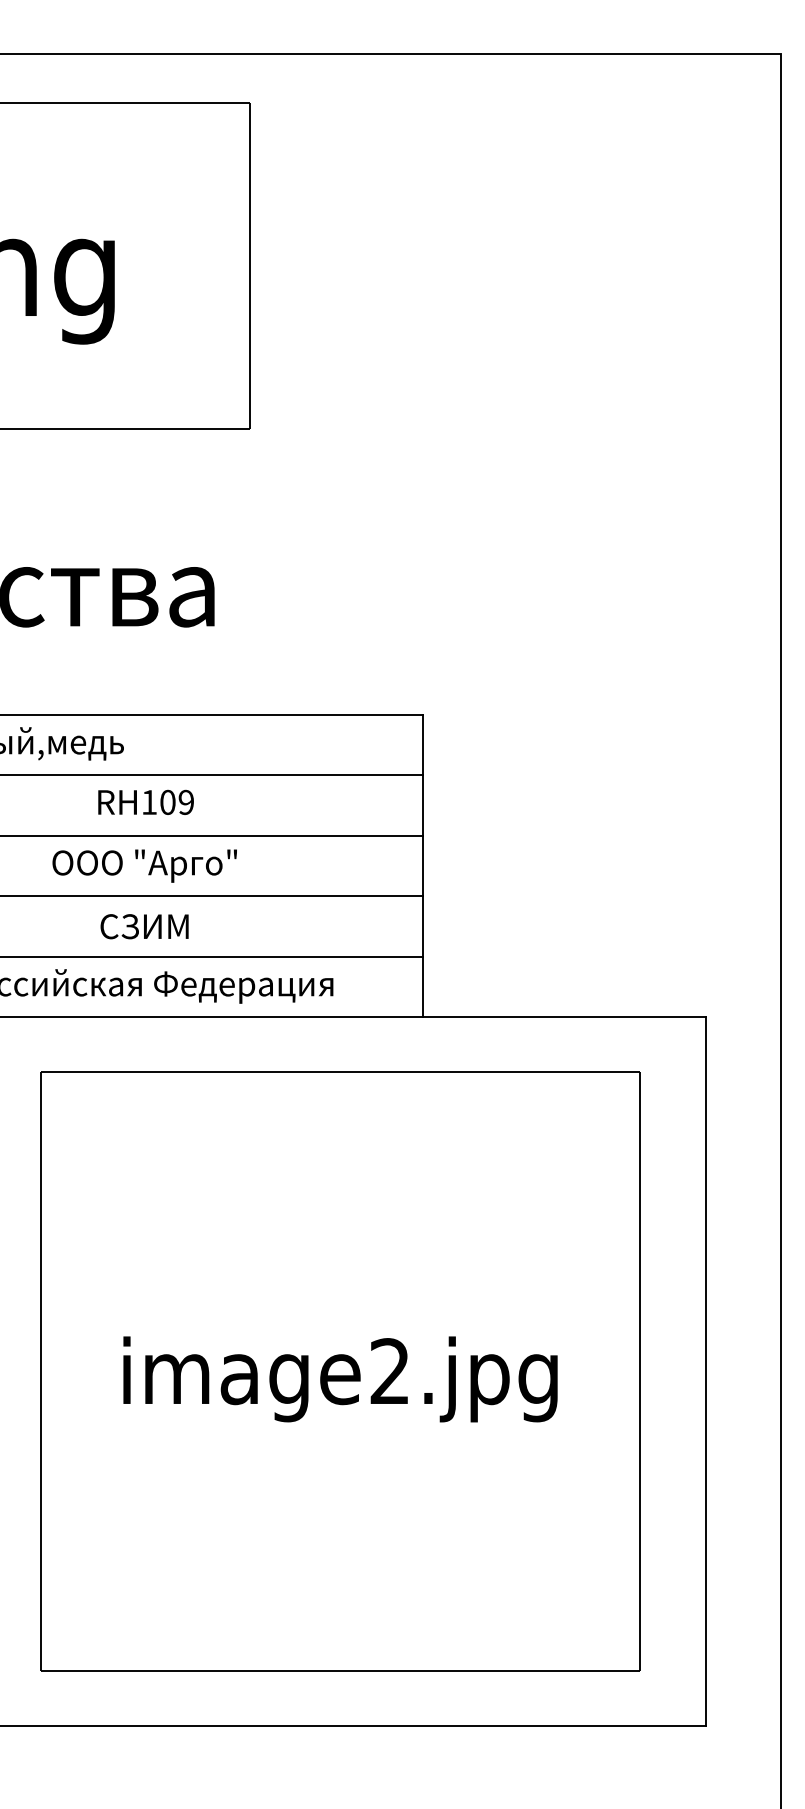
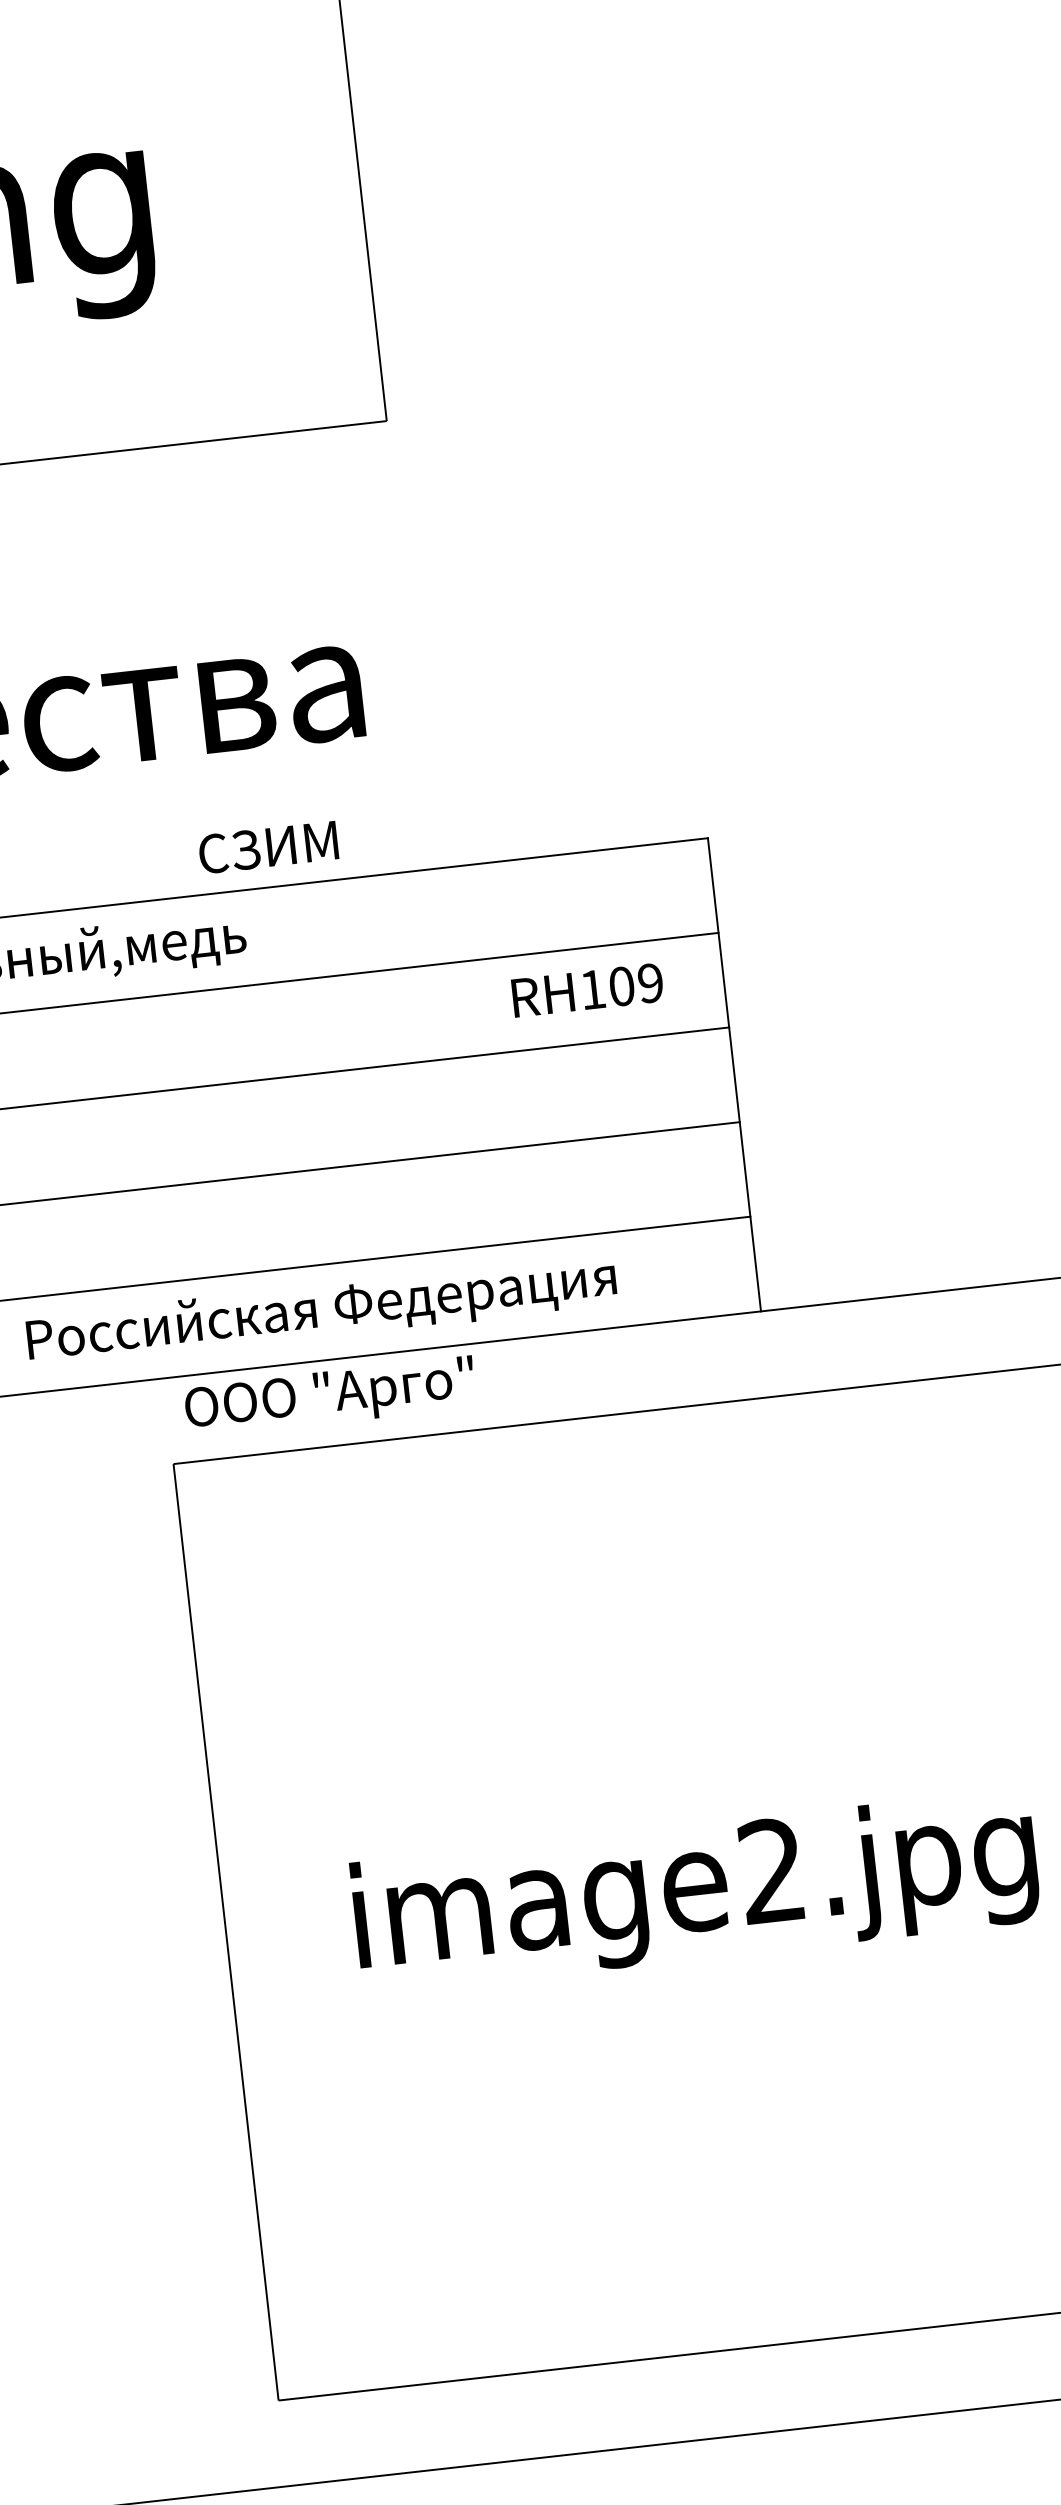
text: (145, 801) -> (586, 988), moved
text: (144, 865) -> (329, 1396), moved
text: (144, 926) -> (268, 847), moved

